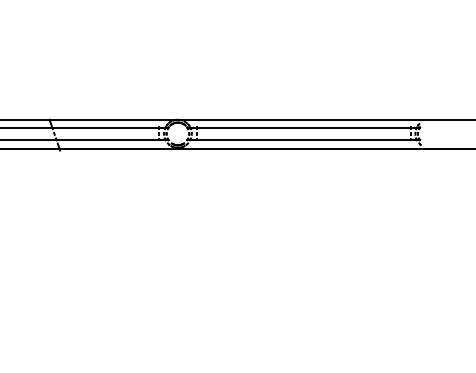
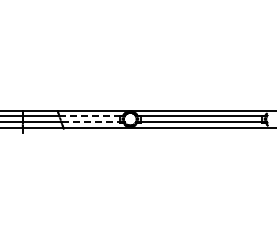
line: (107, 129) -> (90, 116), solid -> dashed
line: (109, 139) -> (91, 122), solid -> dashed

